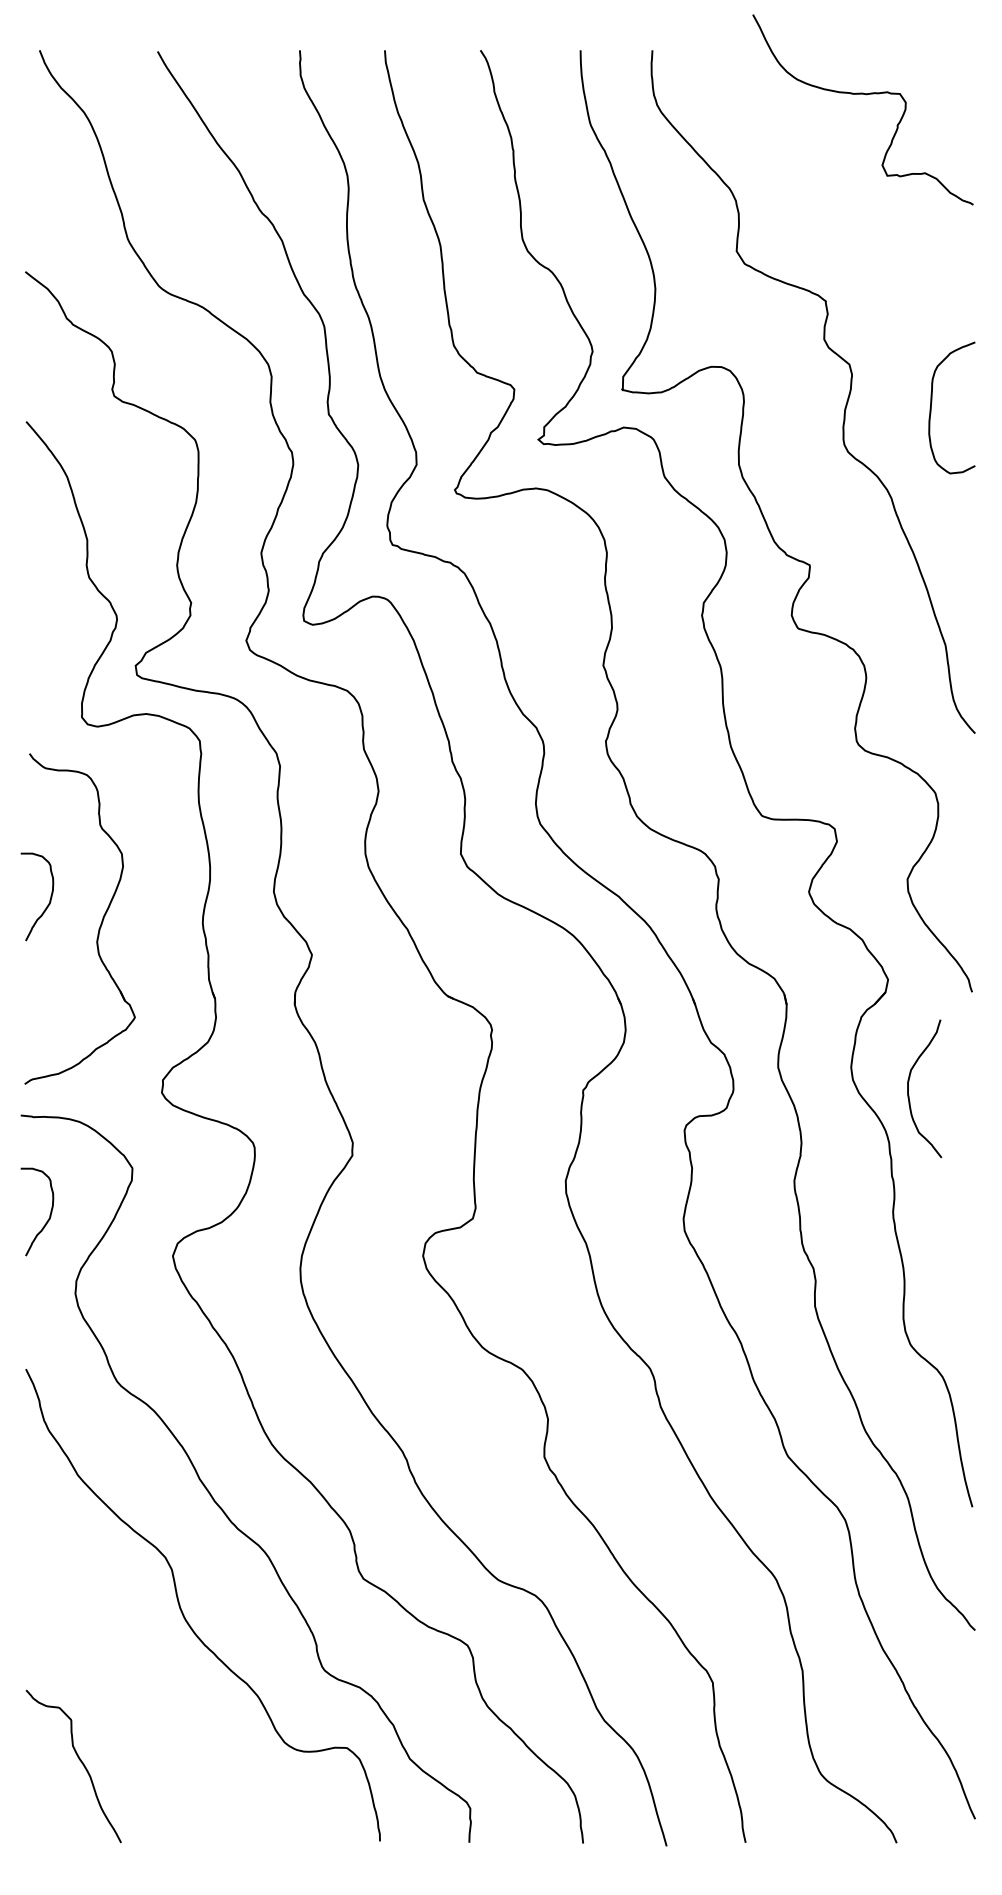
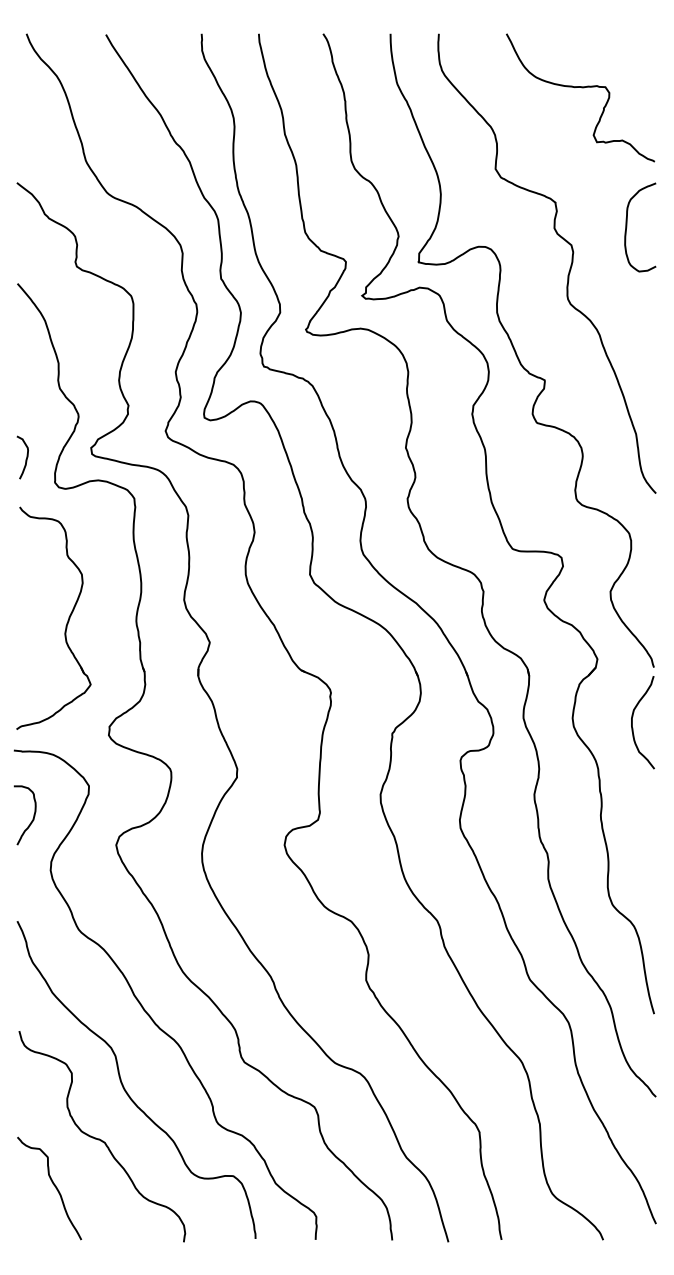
curve: (864, 95) -> (581, 88), moved
curve: (932, 408) -> (627, 227), moved
curve: (38, 682) -> (25, 459), added
curve: (48, 901) -> (32, 606), removed
curve: (908, 1088) -> (632, 722), moved
curve: (150, 1693) -> (101, 1139), added

